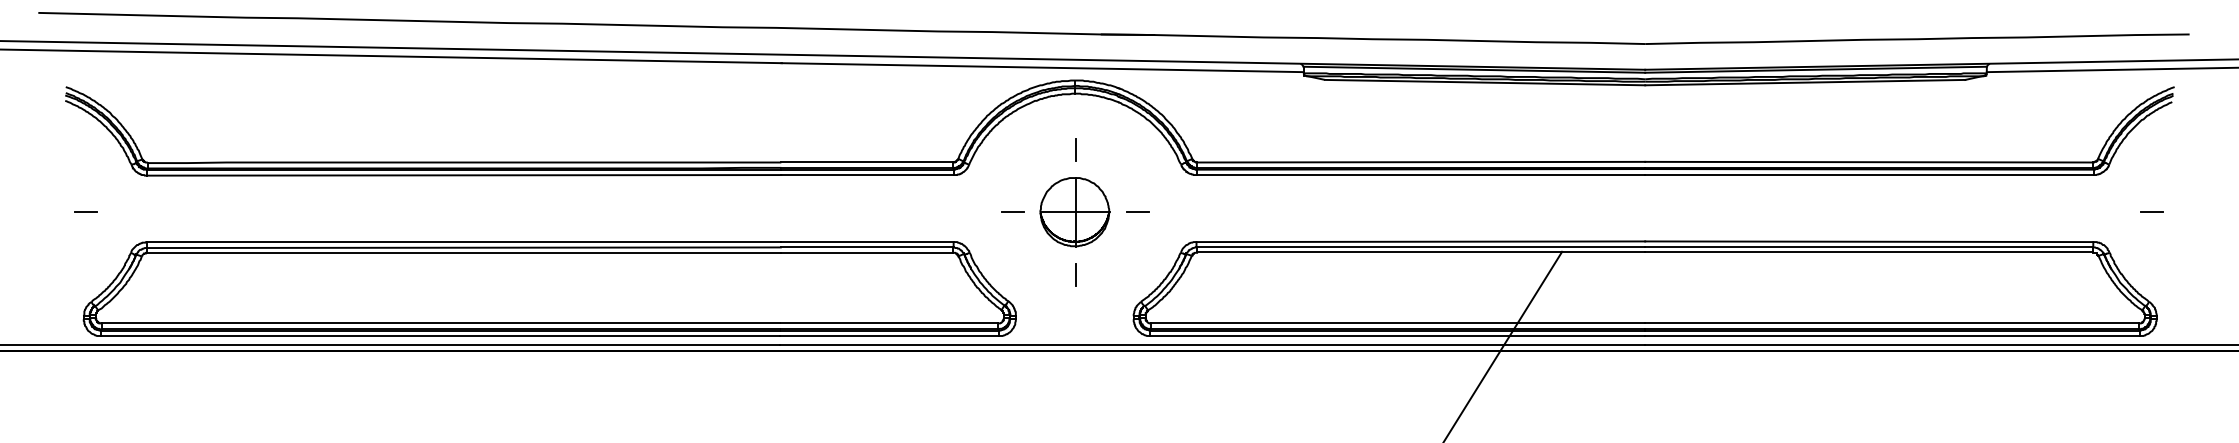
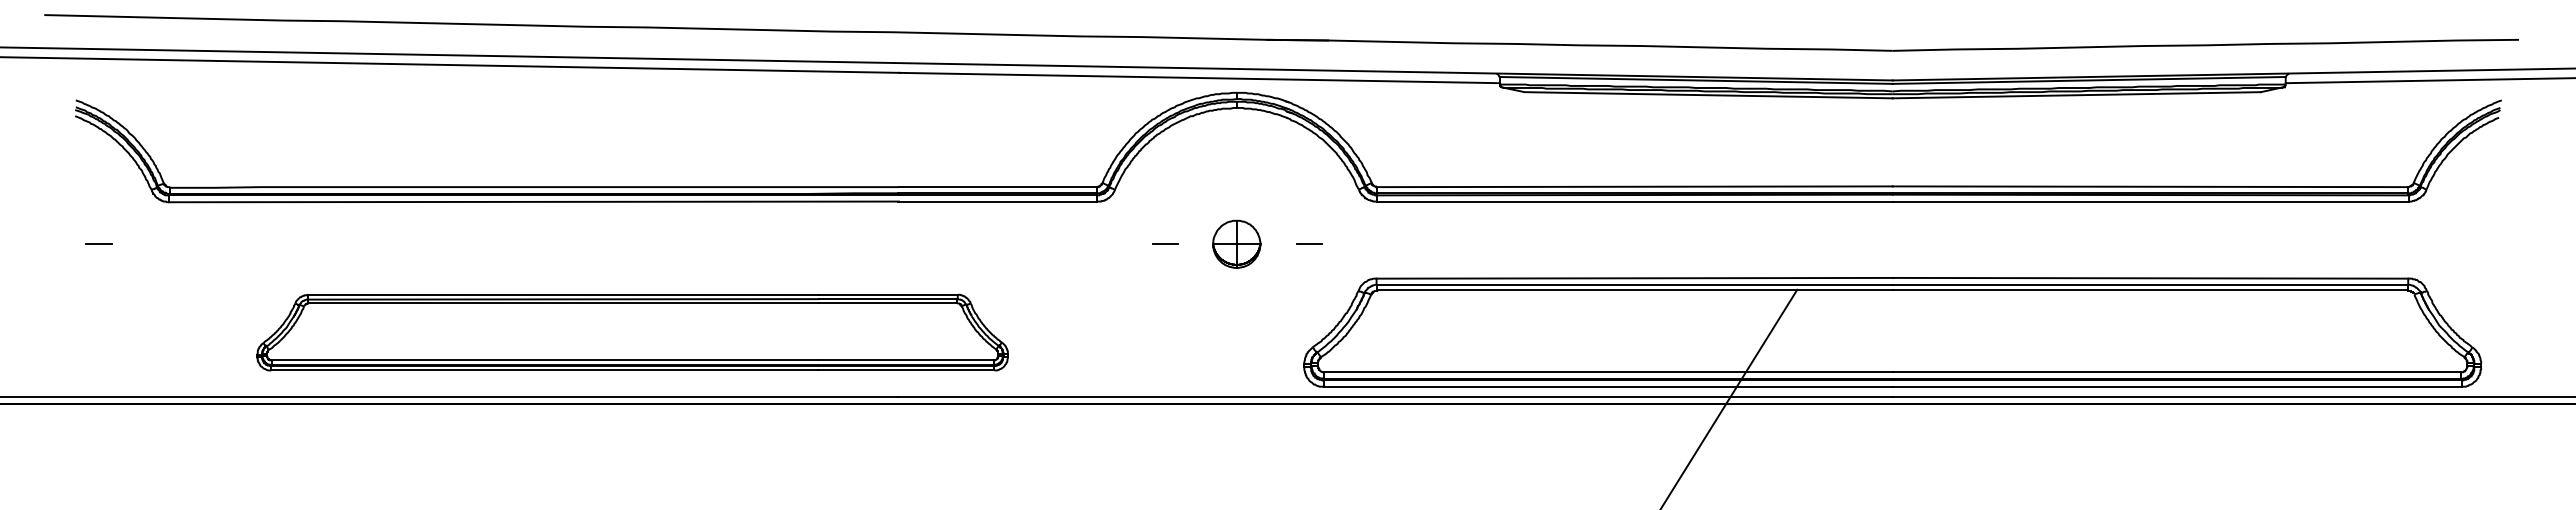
line: (1075, 149) -> (1237, 172), removed
part: (1074, 212) -> (1236, 244), size x0.6
line: (2151, 212) -> (2475, 244), removed
line: (1075, 274) -> (1237, 315), removed
part: (549, 288) -> (632, 332), size x0.7

